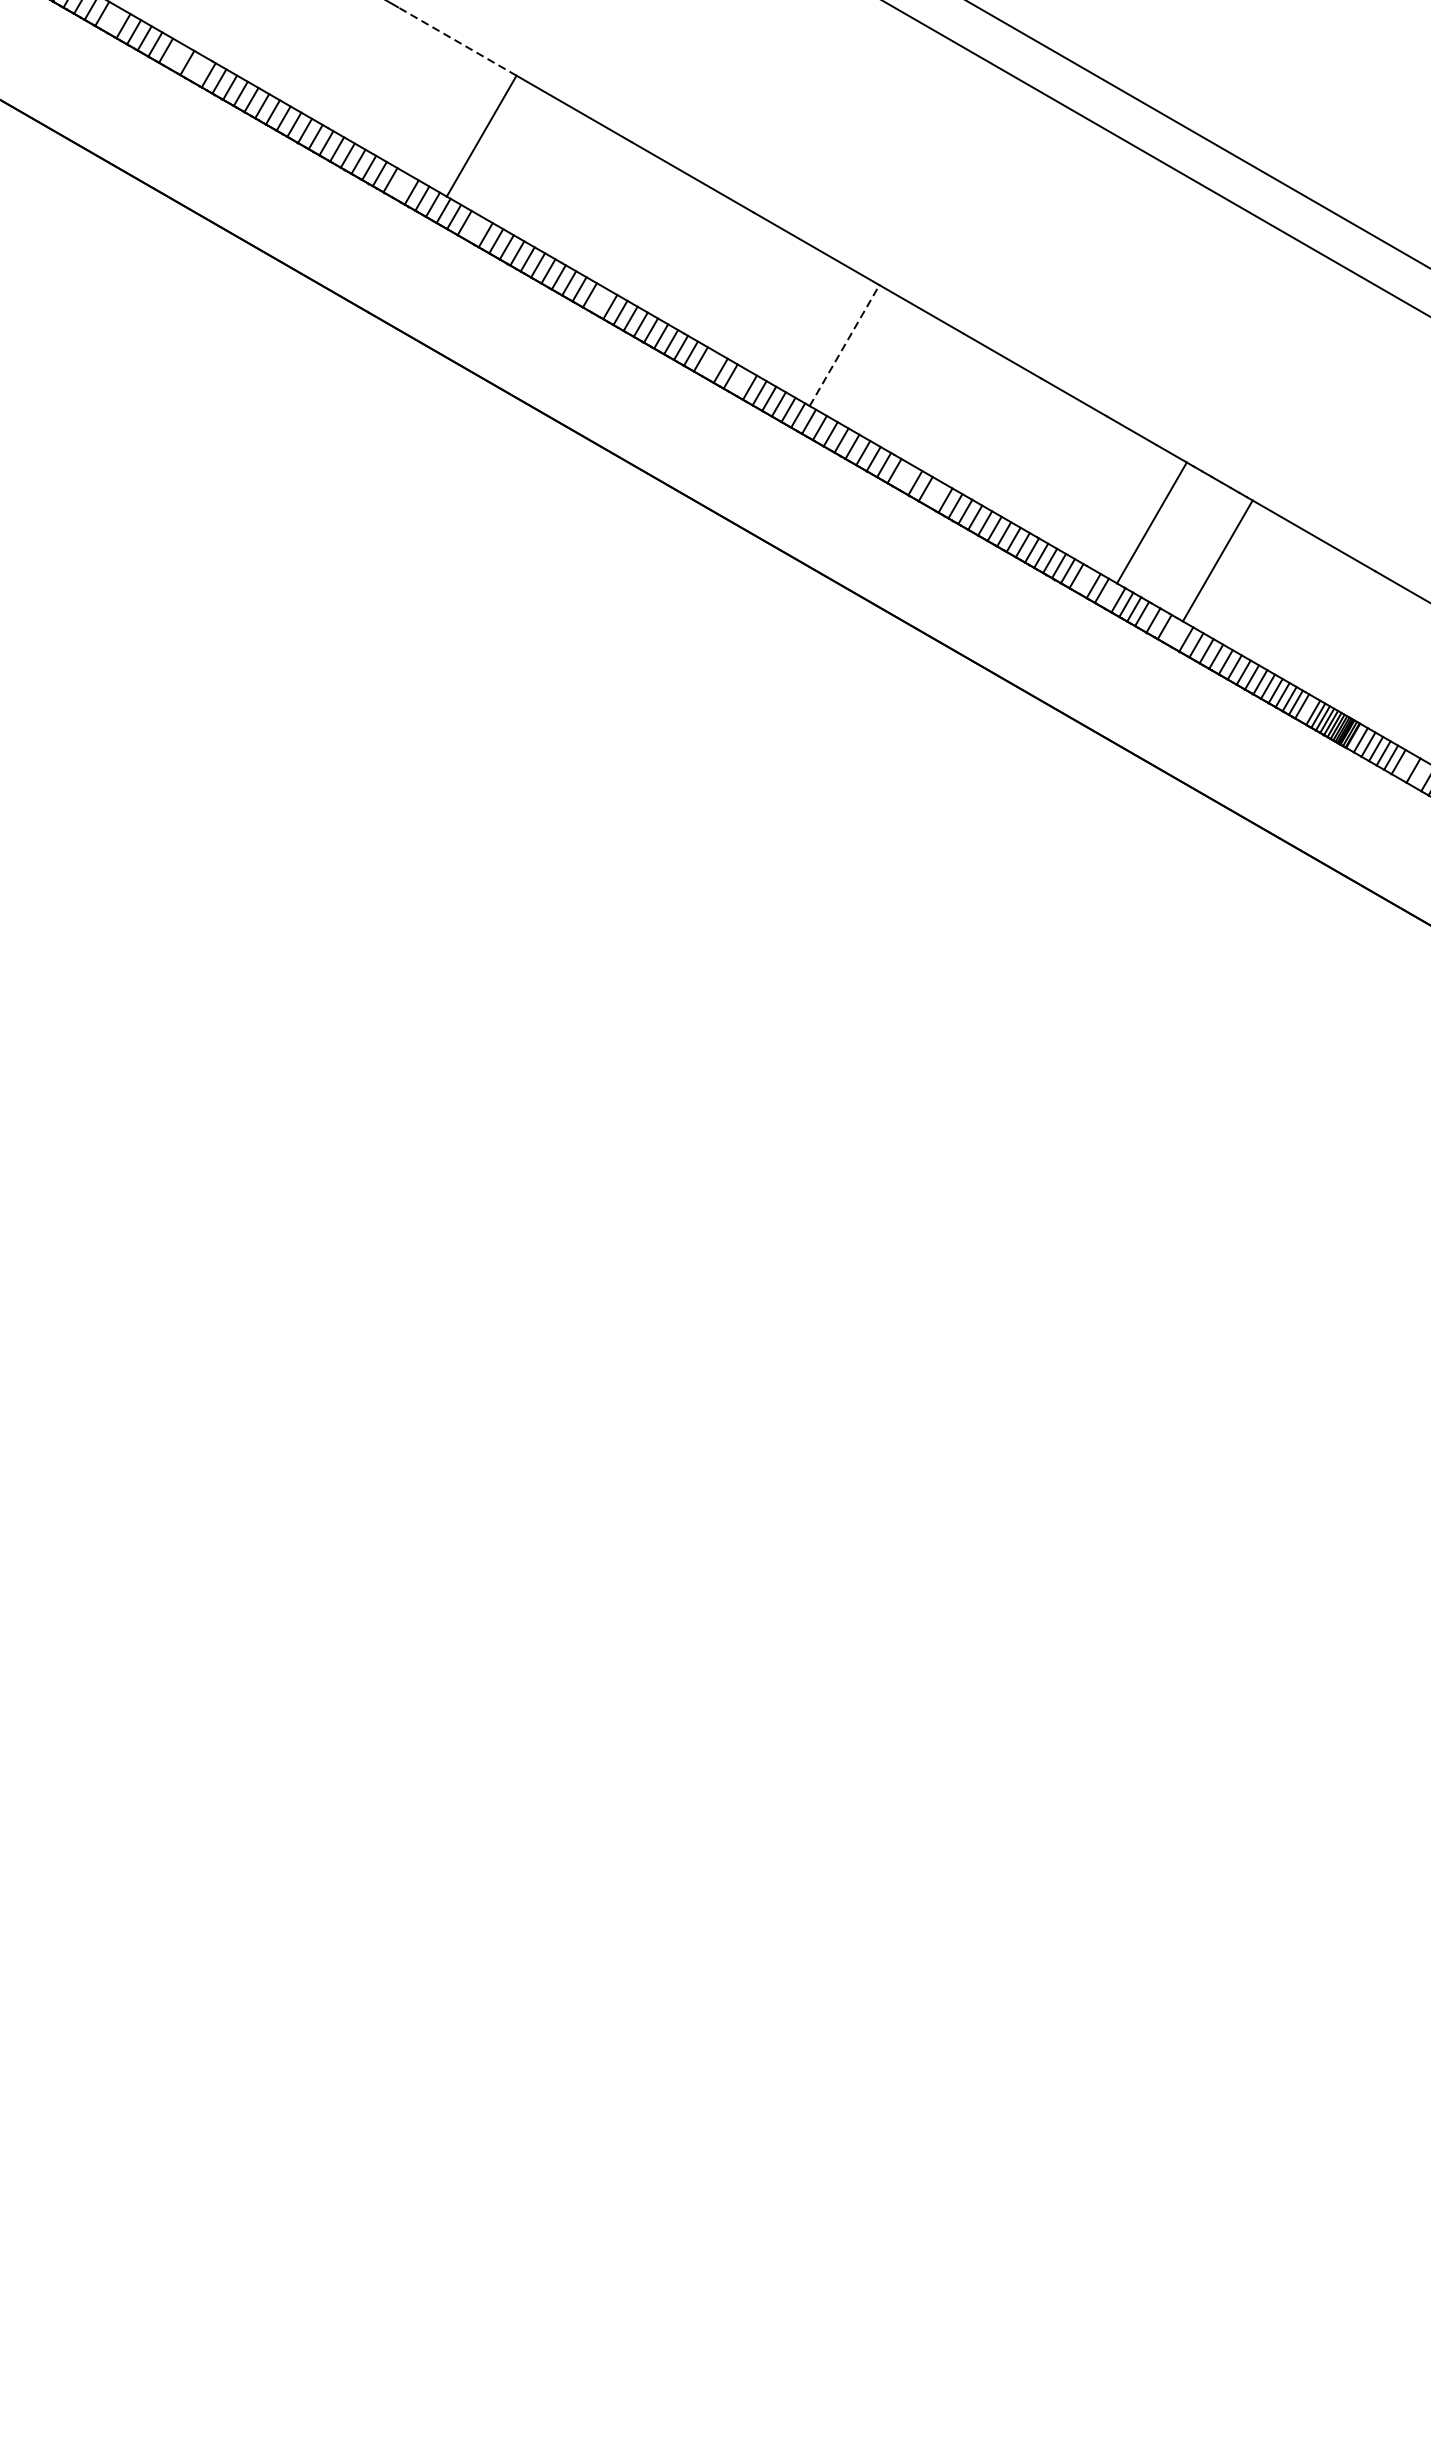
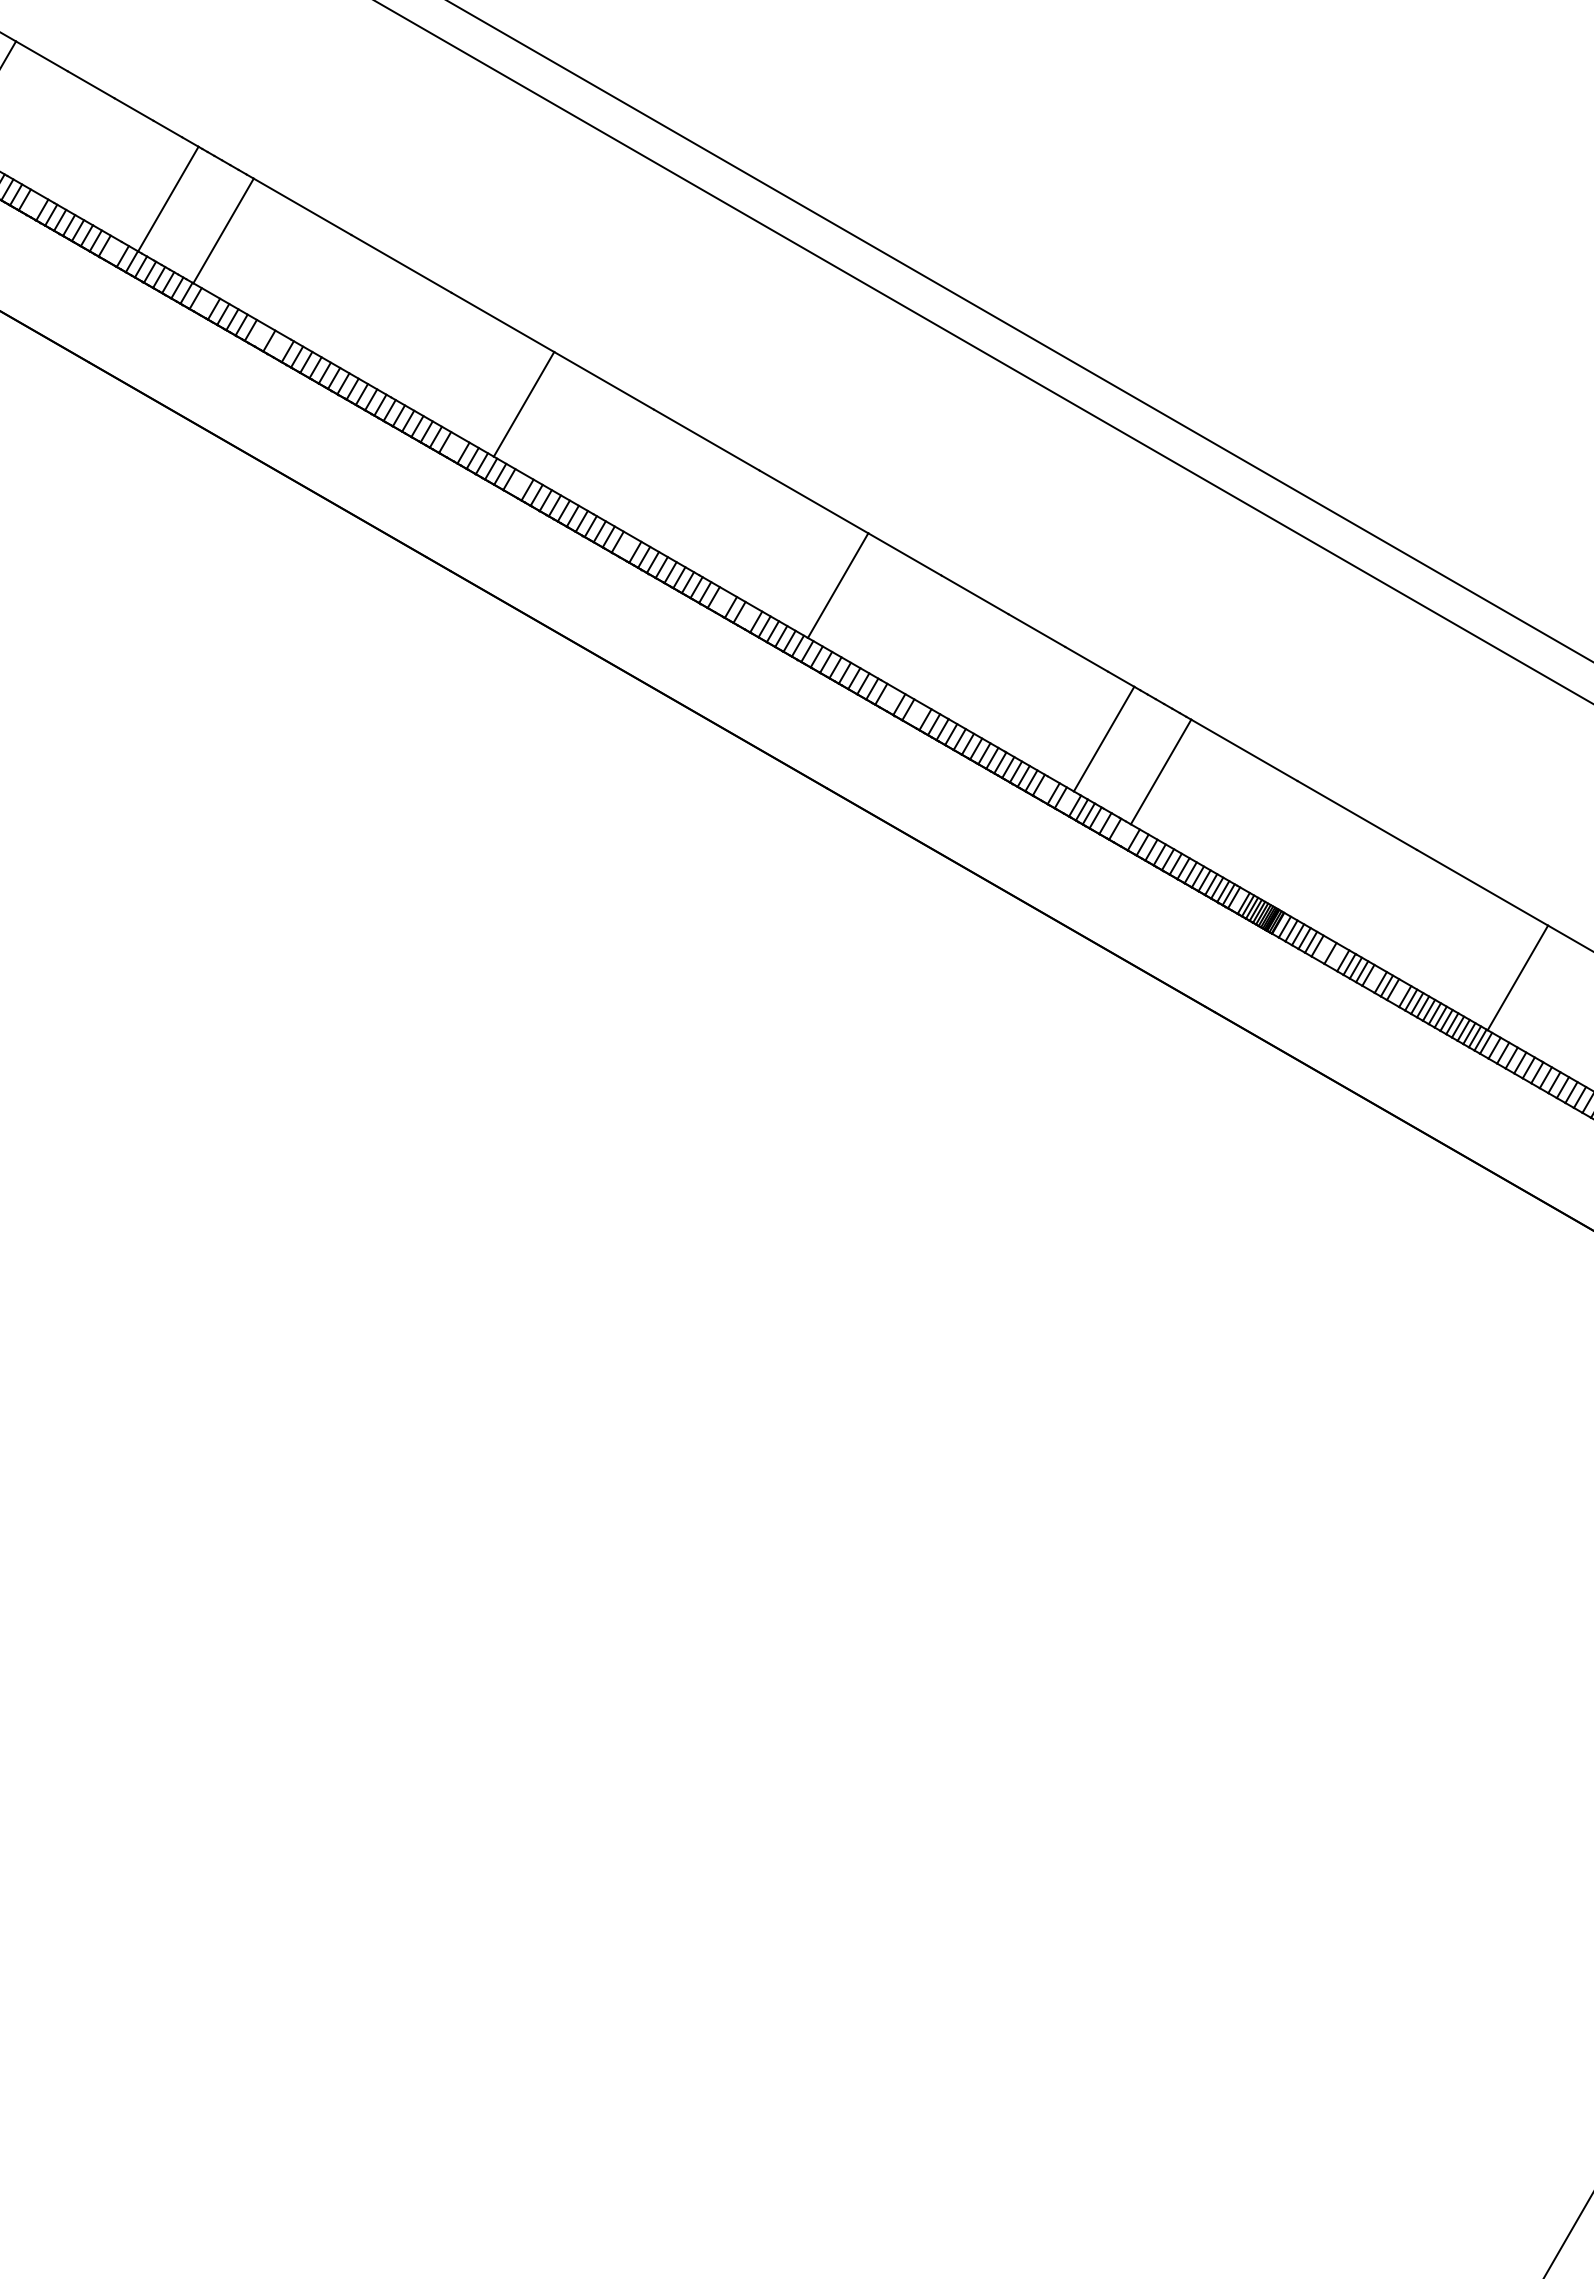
line: (456, 41) -> (502, 322), dashed -> solid
line: (845, 345) -> (838, 585), dashed -> solid

